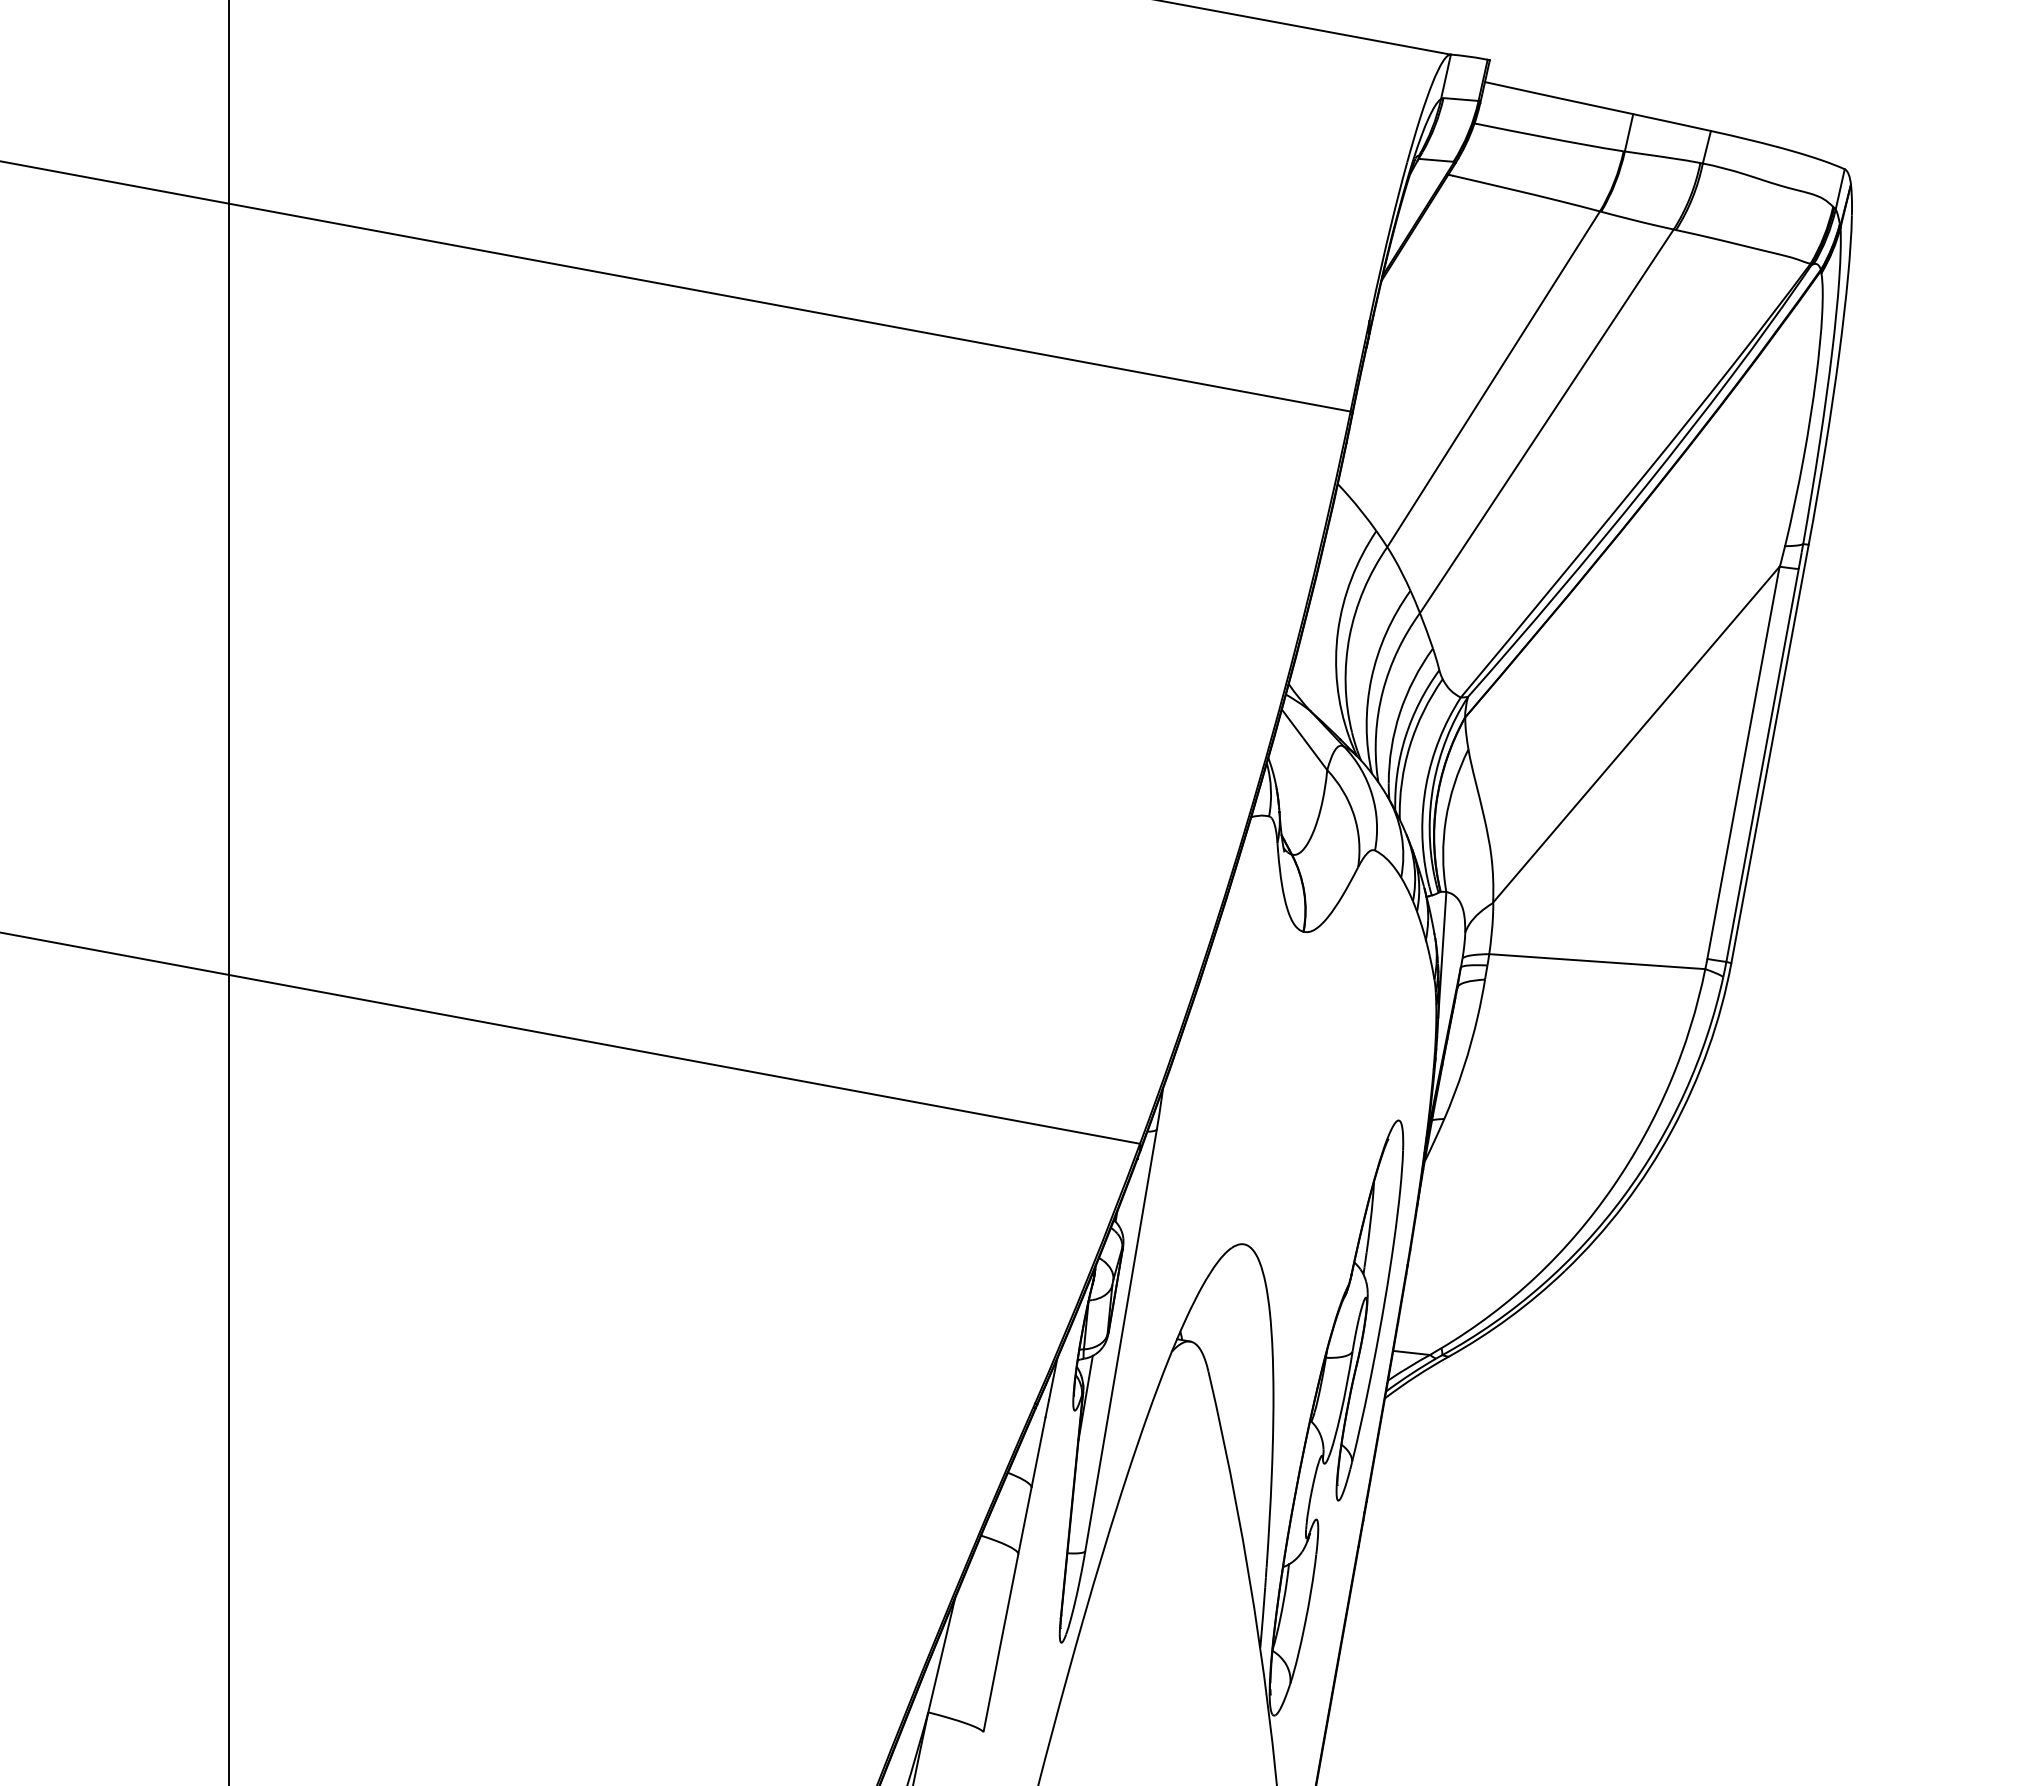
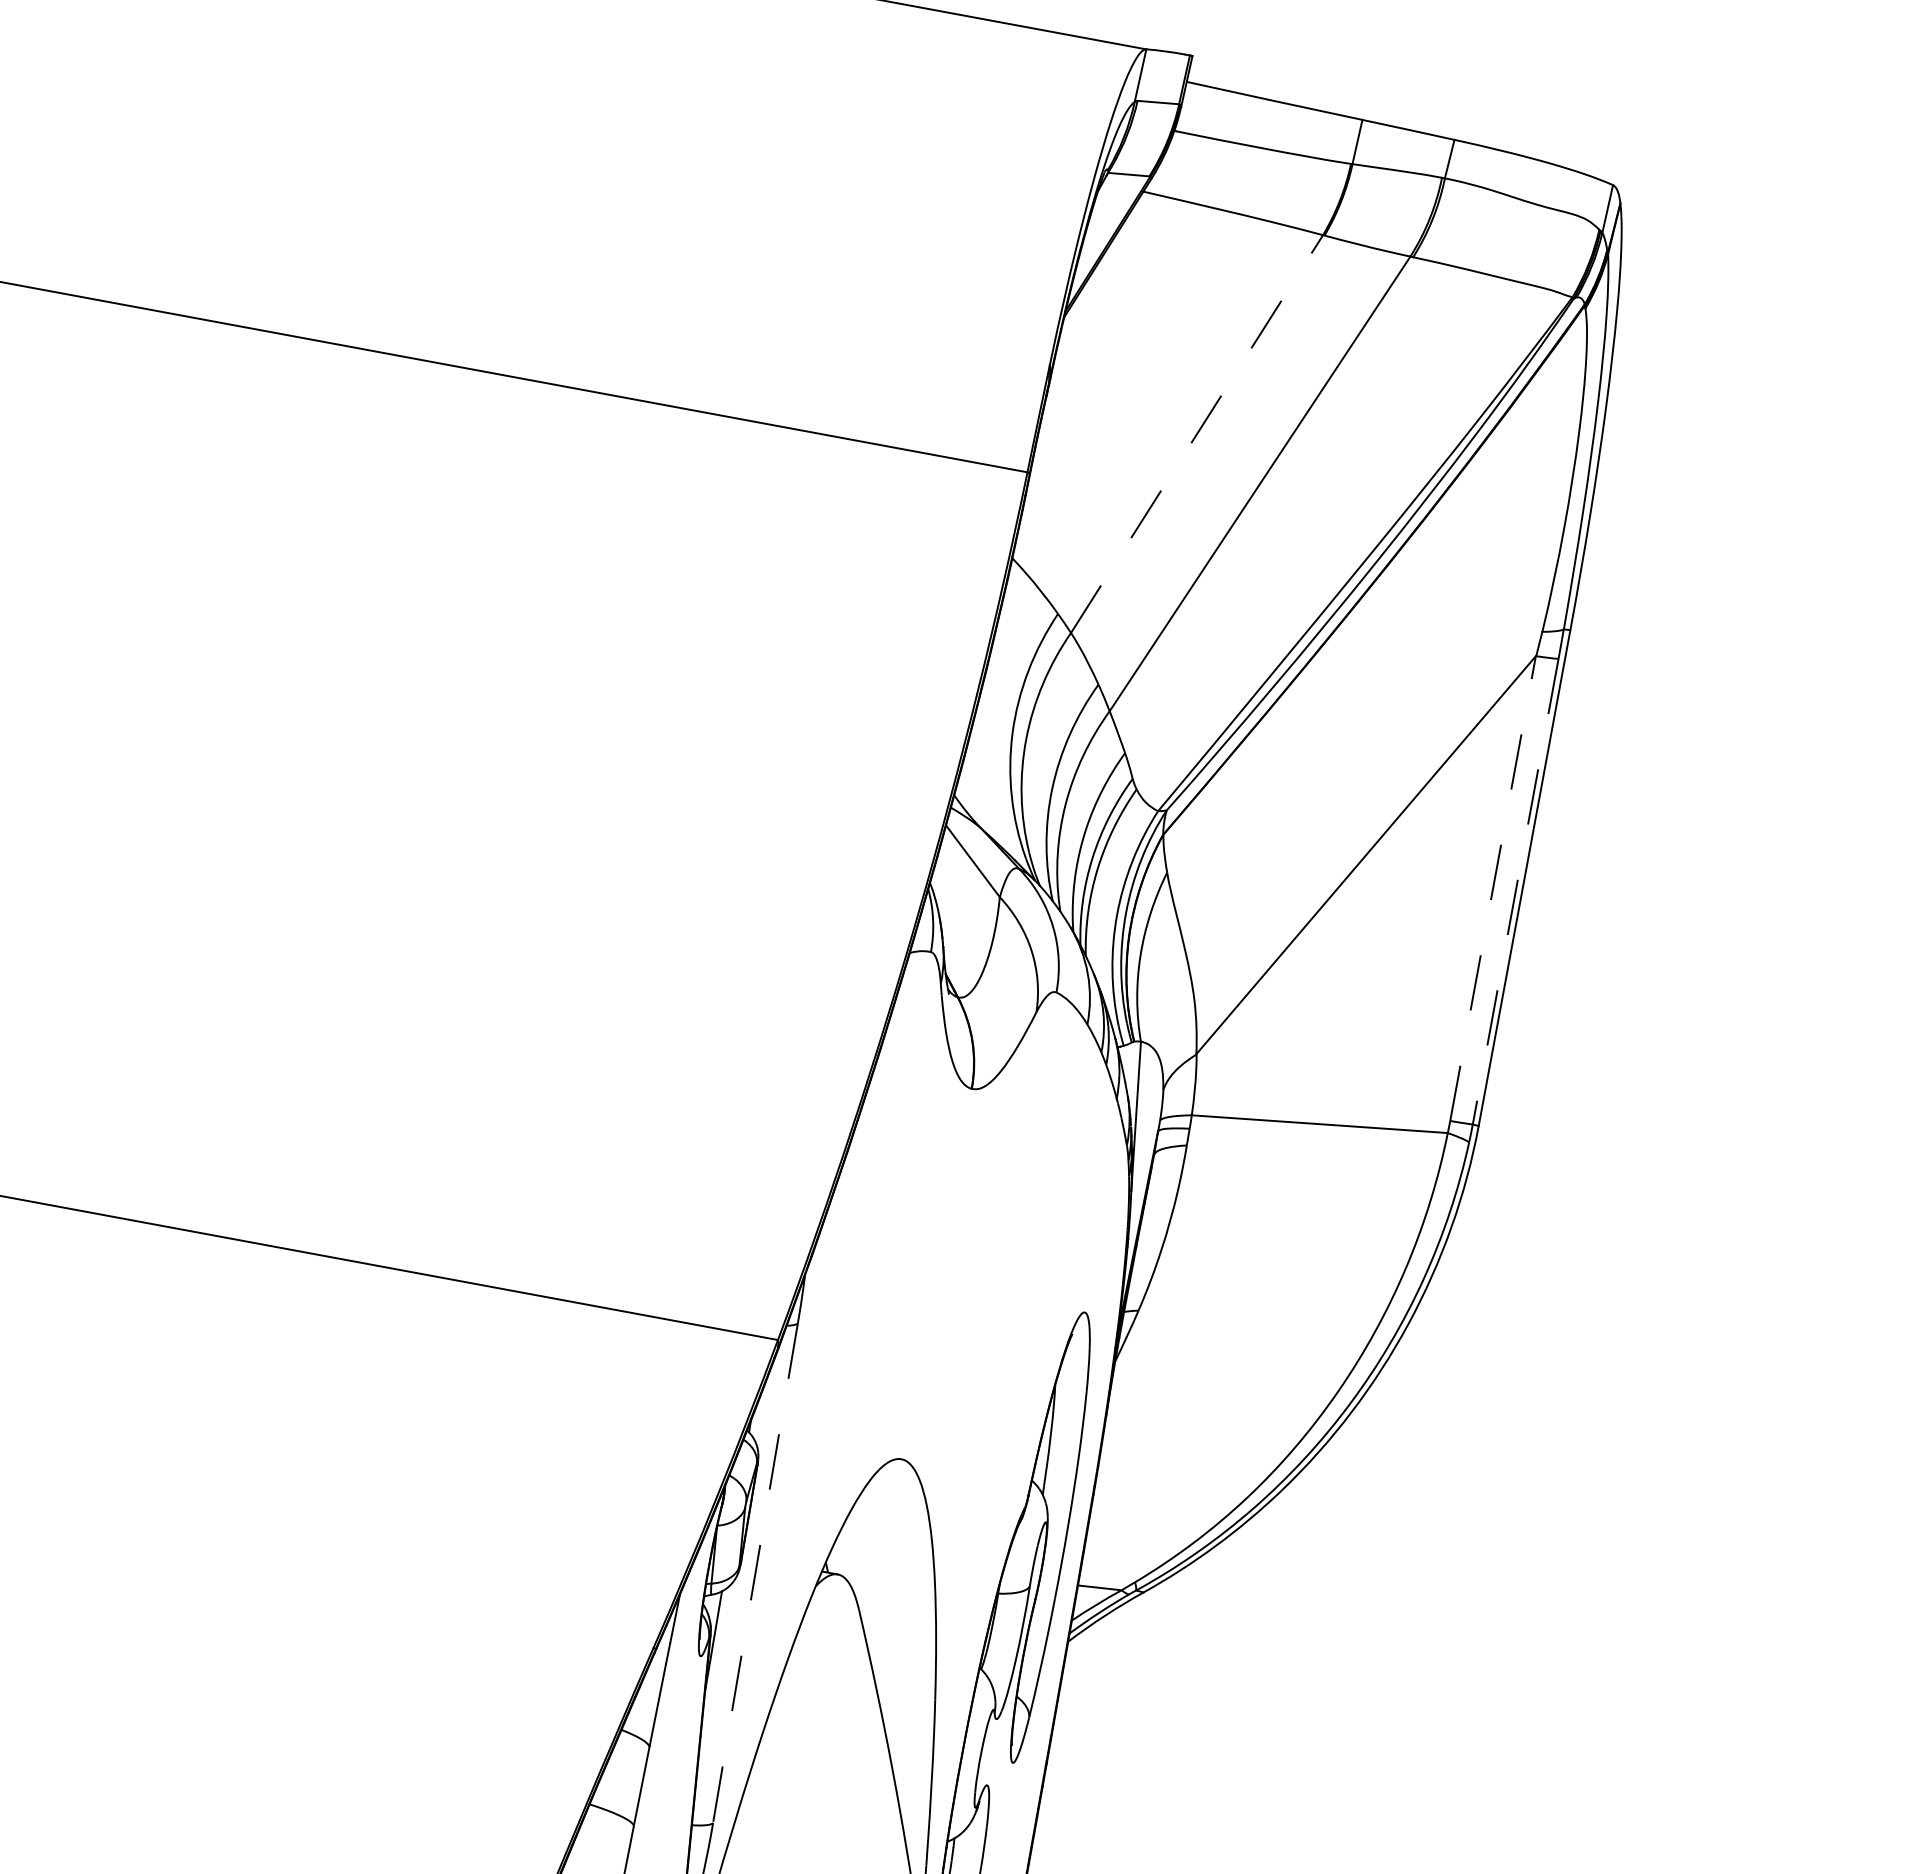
line: (1493, 379) -> (1196, 434), solid -> dashed
line: (1743, 762) -> (1493, 888), solid -> dashed
line: (1762, 765) -> (1515, 891), solid -> dashed
line: (1121, 1340) -> (756, 1573), solid -> dashed

